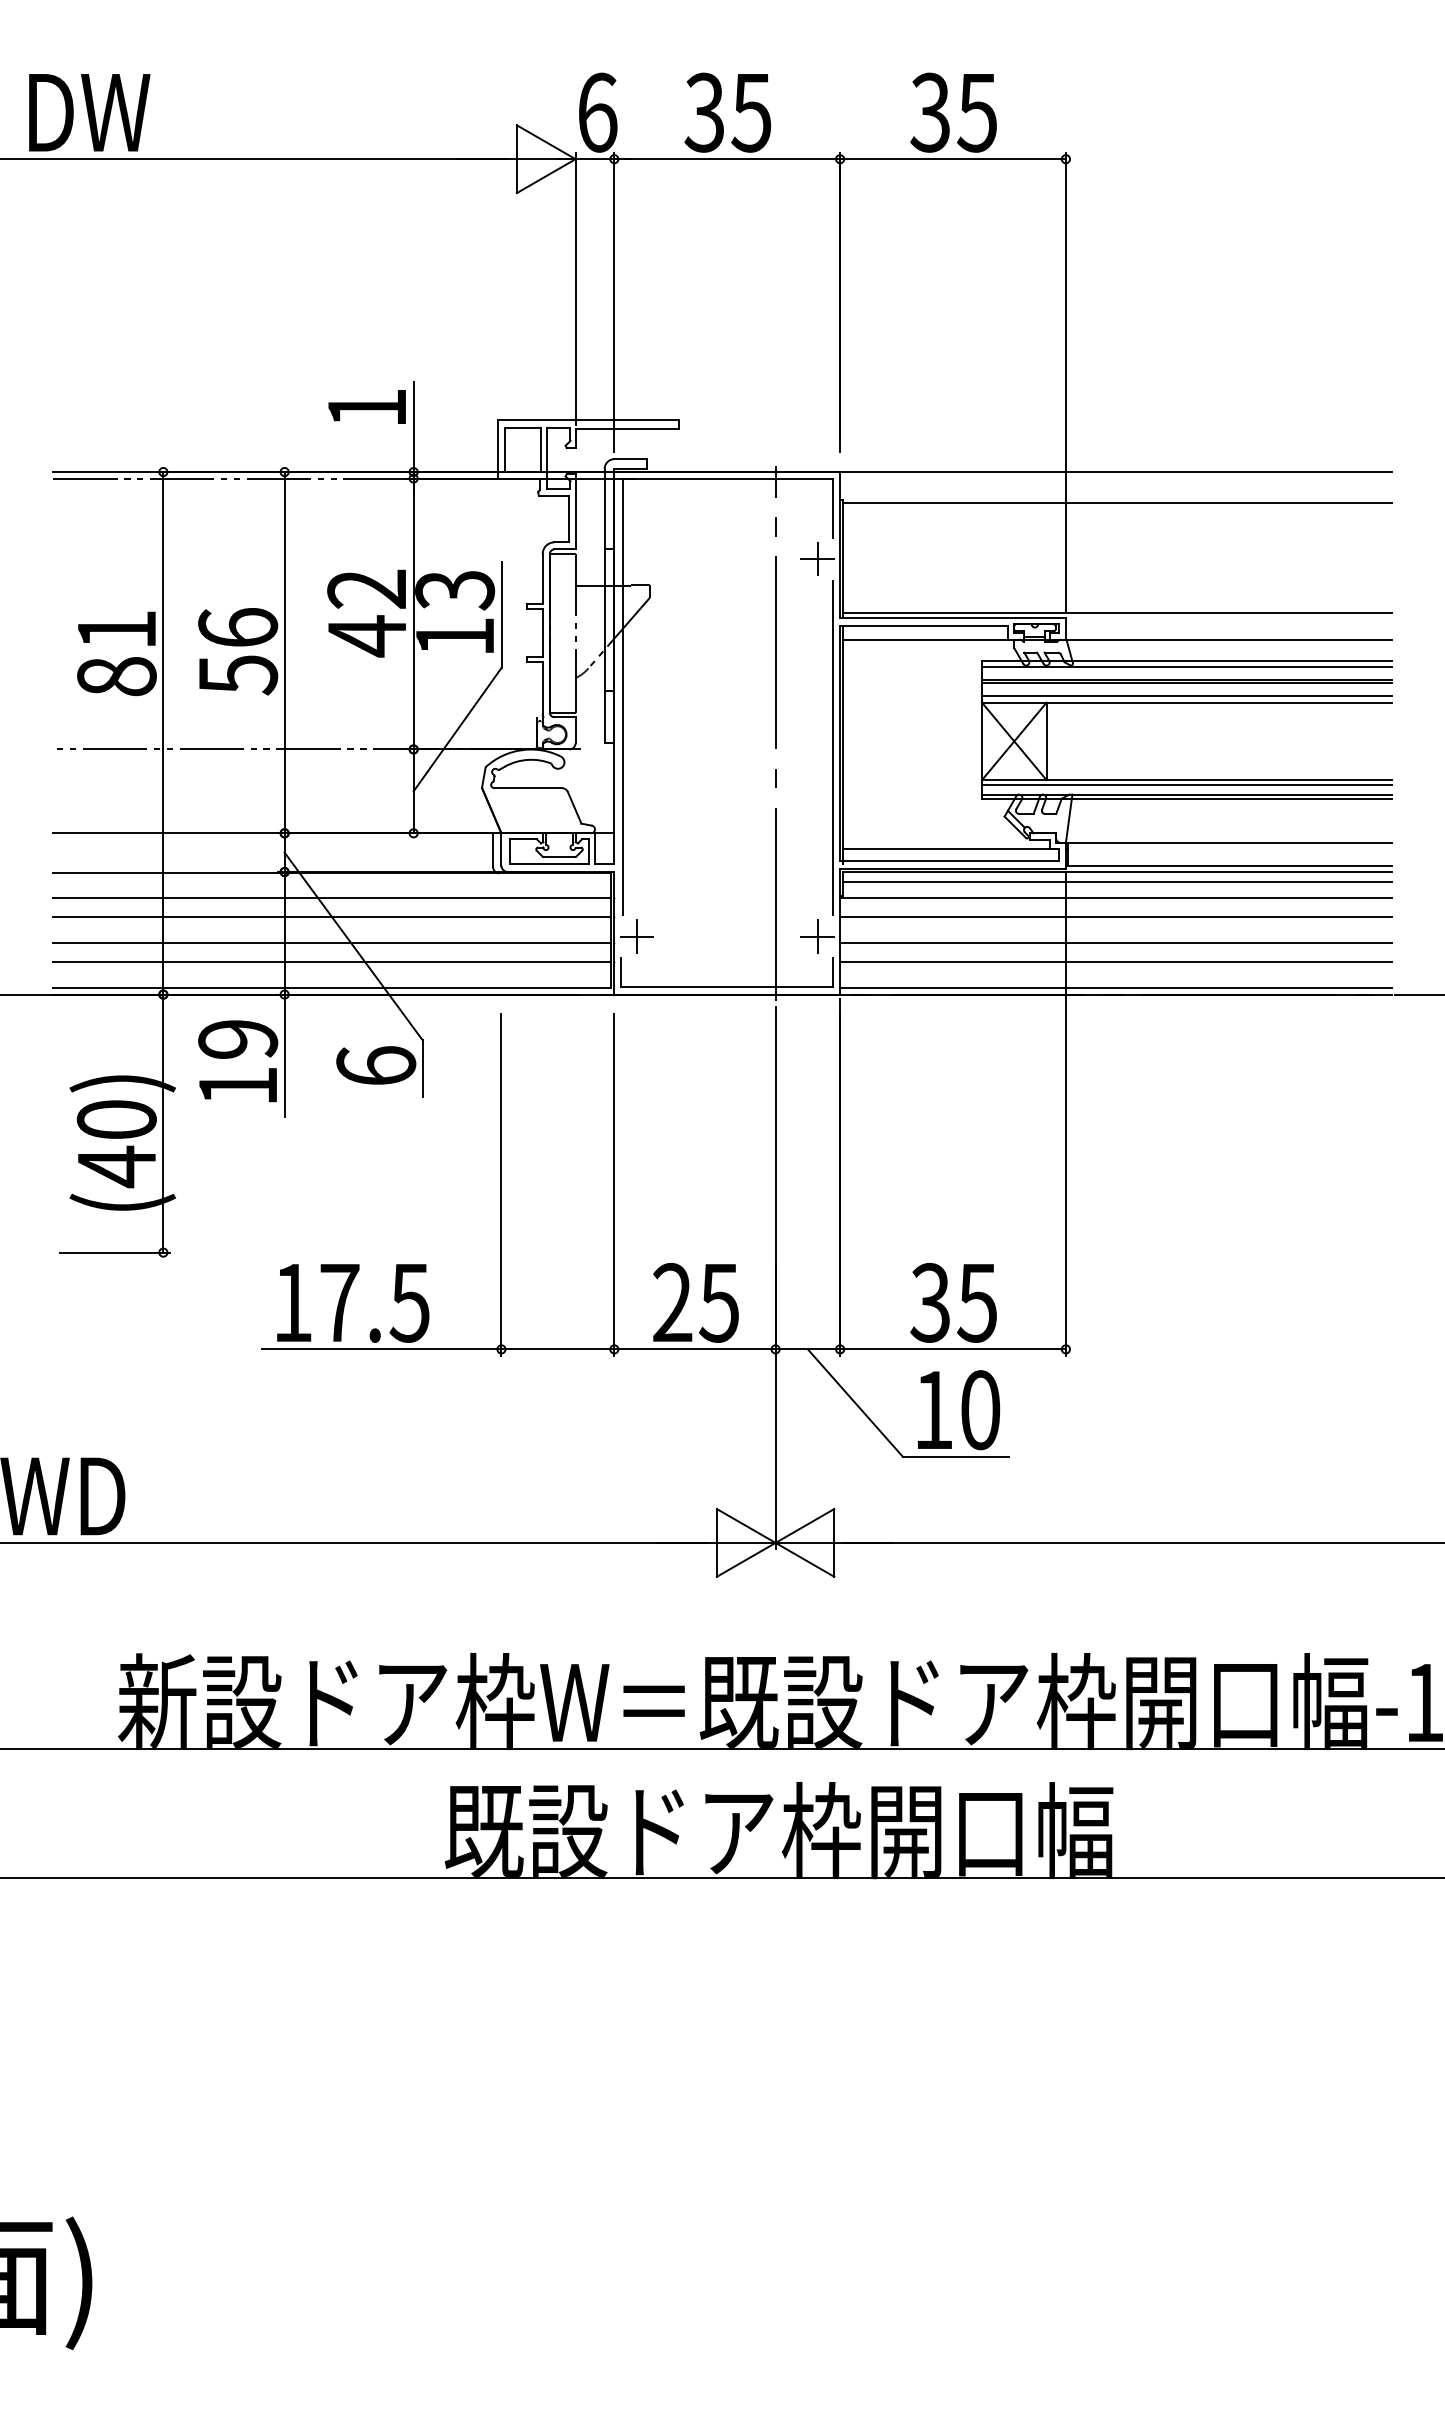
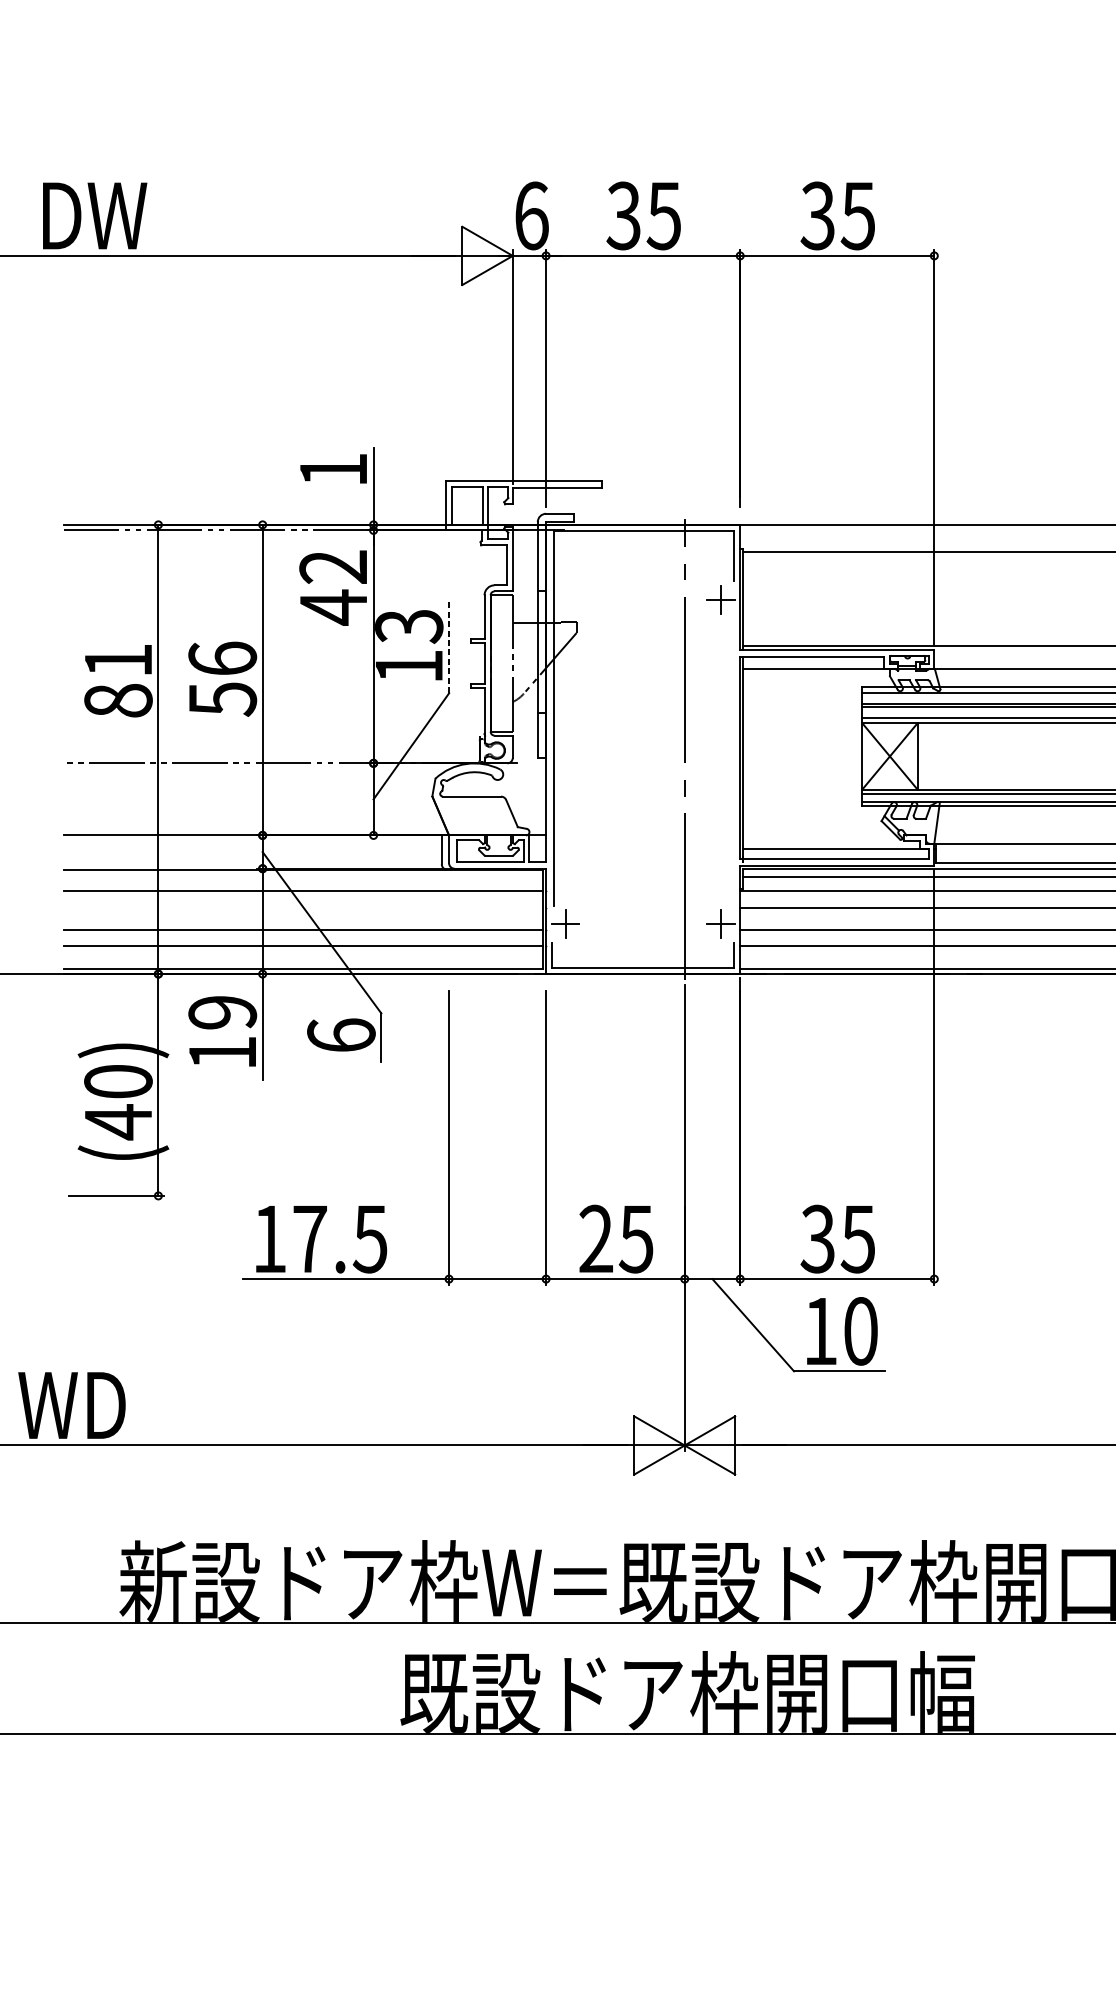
text: (366, 613) -> (333, 588), moved
line: (501, 614) -> (449, 647), solid -> dashed
line: (833, 747) -> (734, 761), removed
line: (332, 917) -> (303, 907), removed

